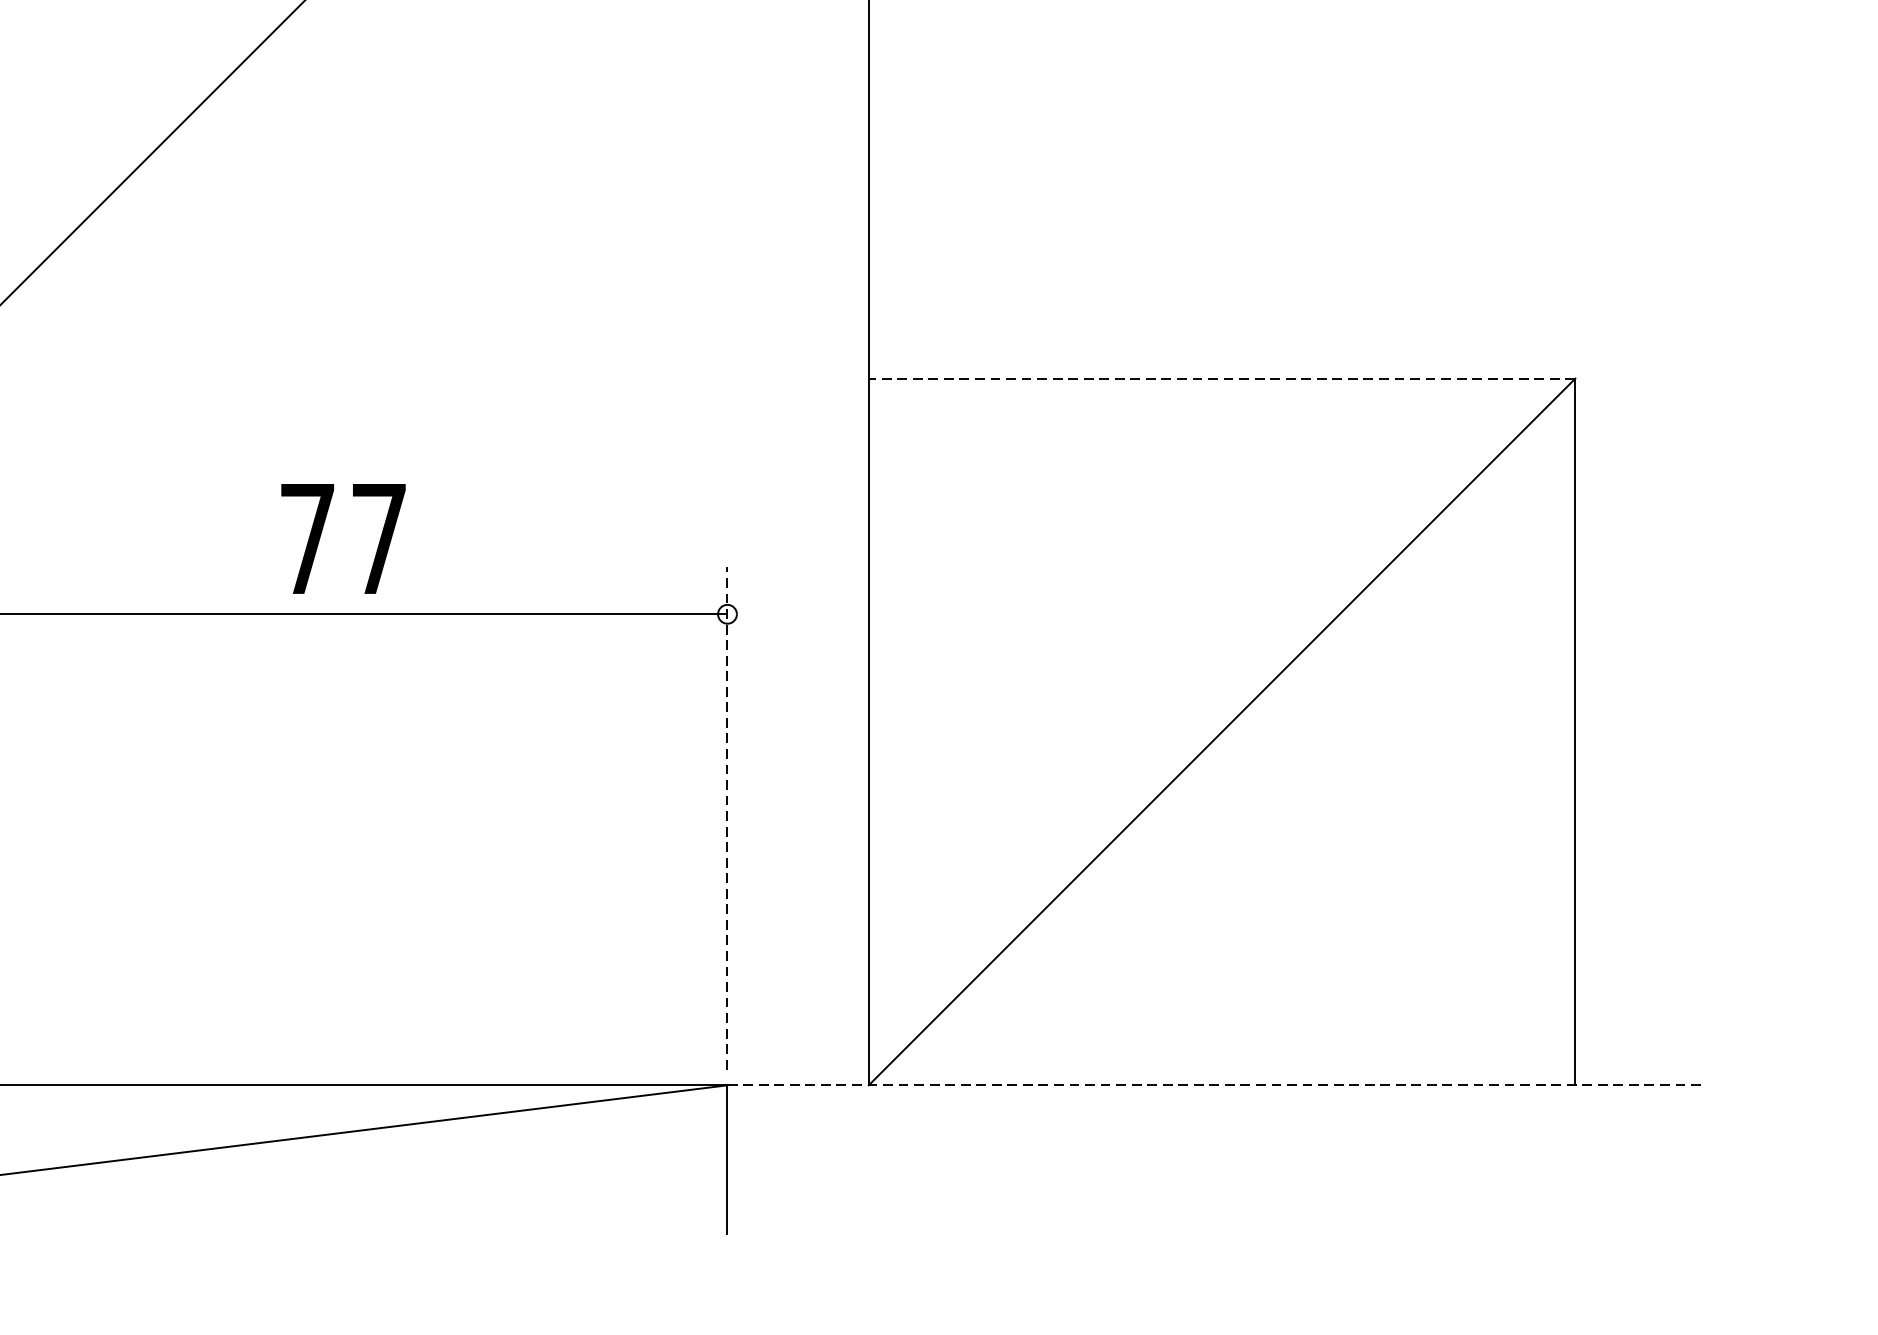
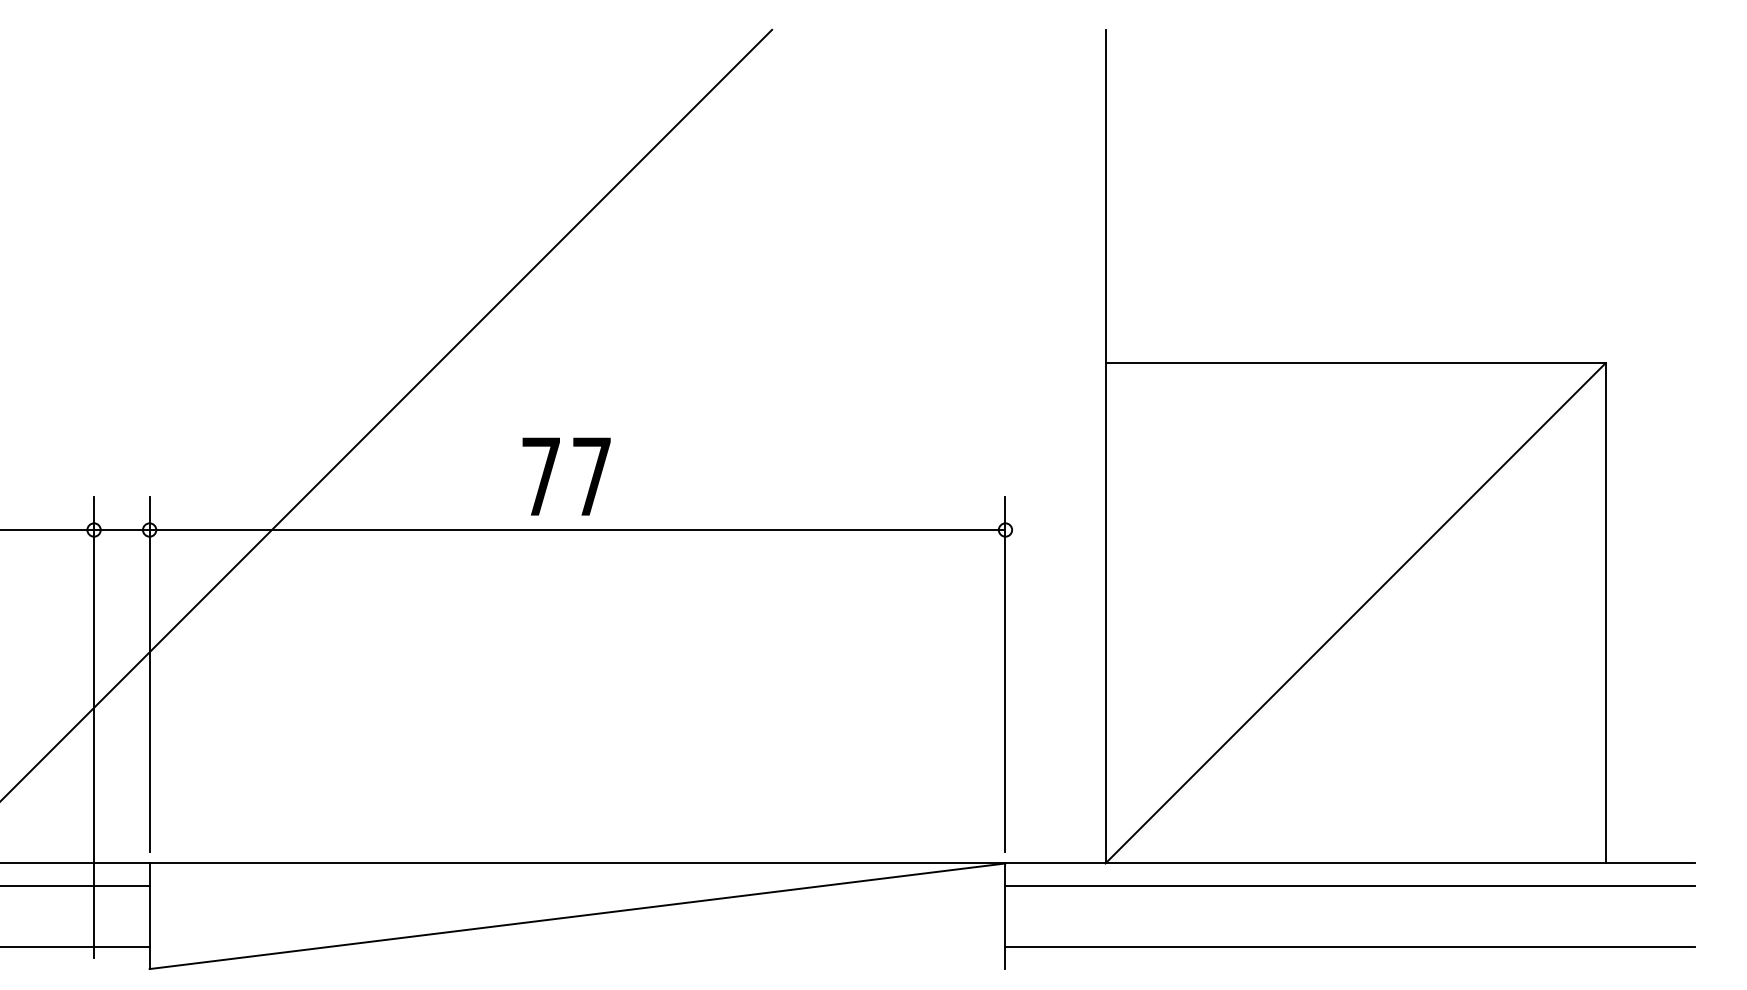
line: (1221, 379) -> (1355, 363), dashed -> solid
text: (343, 538) -> (566, 476), moved
line: (727, 818) -> (1005, 674), dashed -> solid
line: (1214, 1085) -> (1350, 863), dashed -> solid
line: (1213, 1116) -> (1349, 885), added
line: (1213, 1202) -> (1349, 946), added

